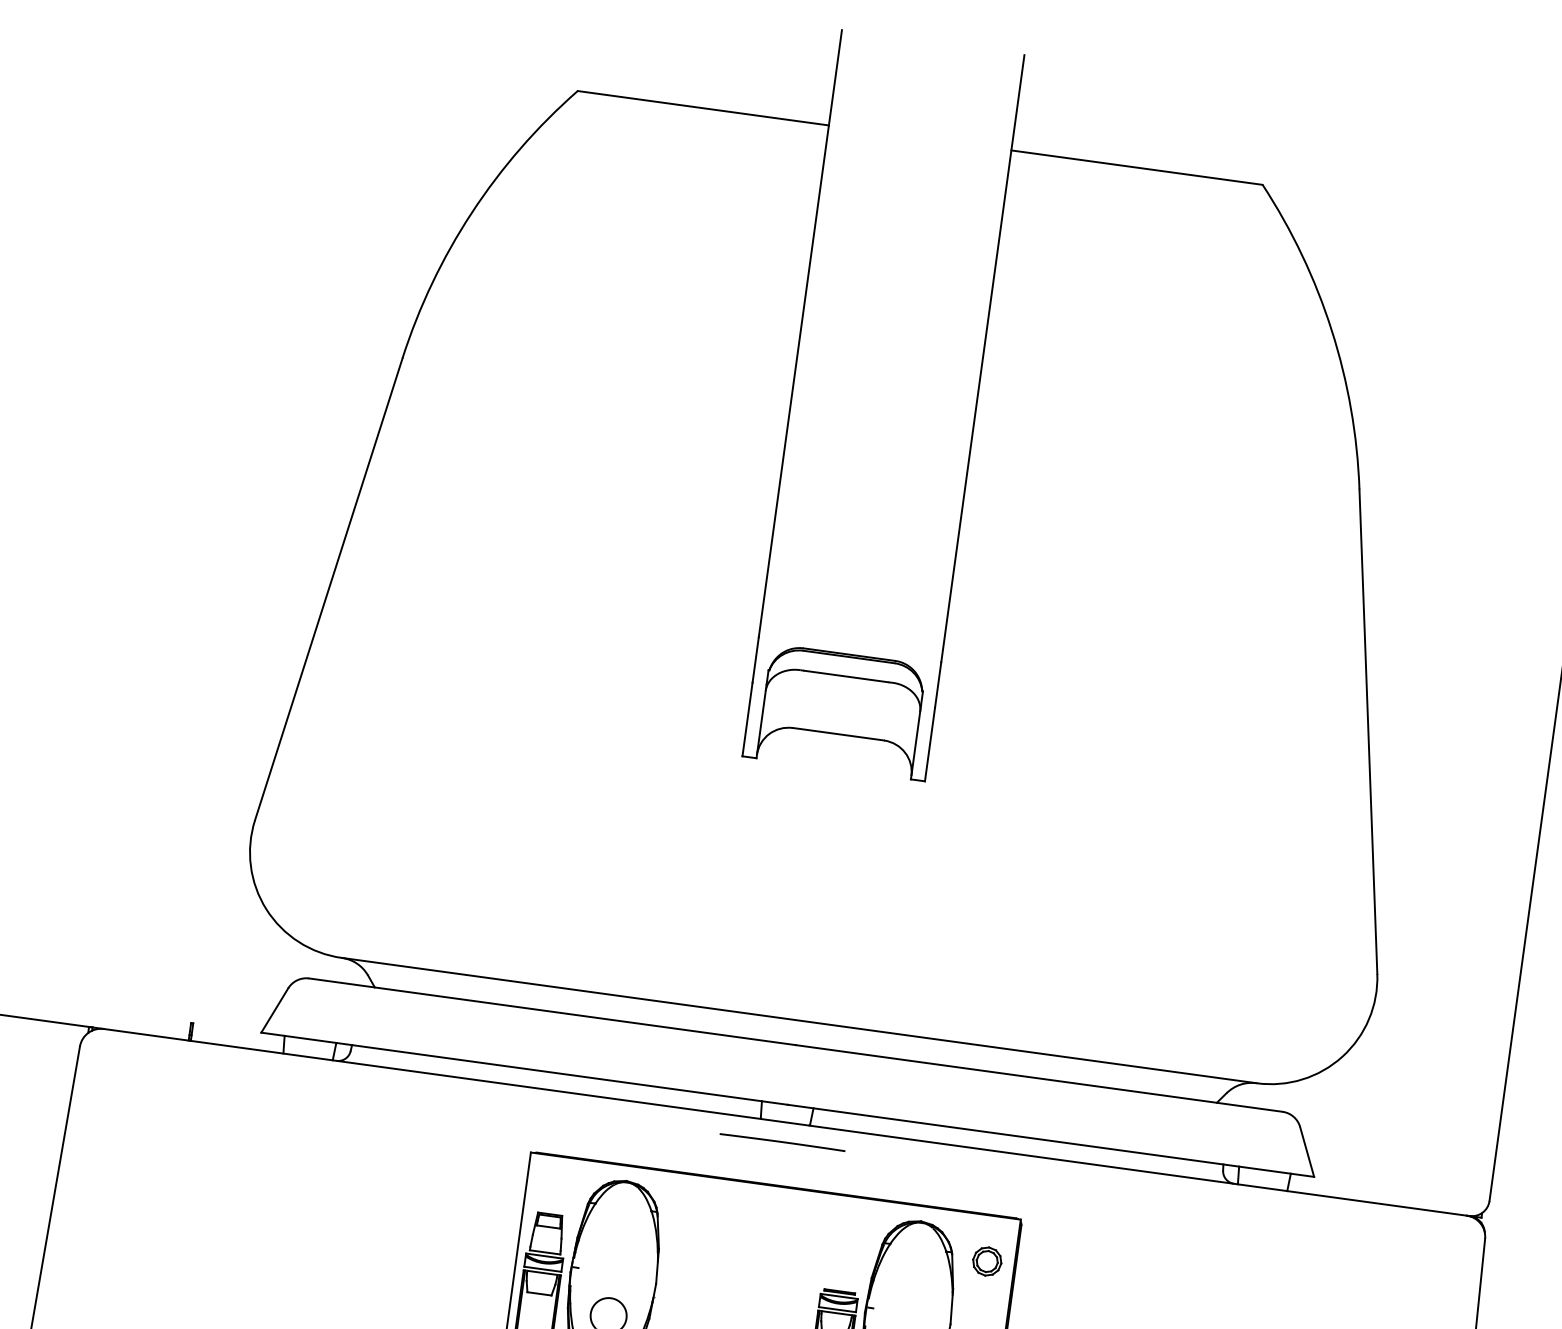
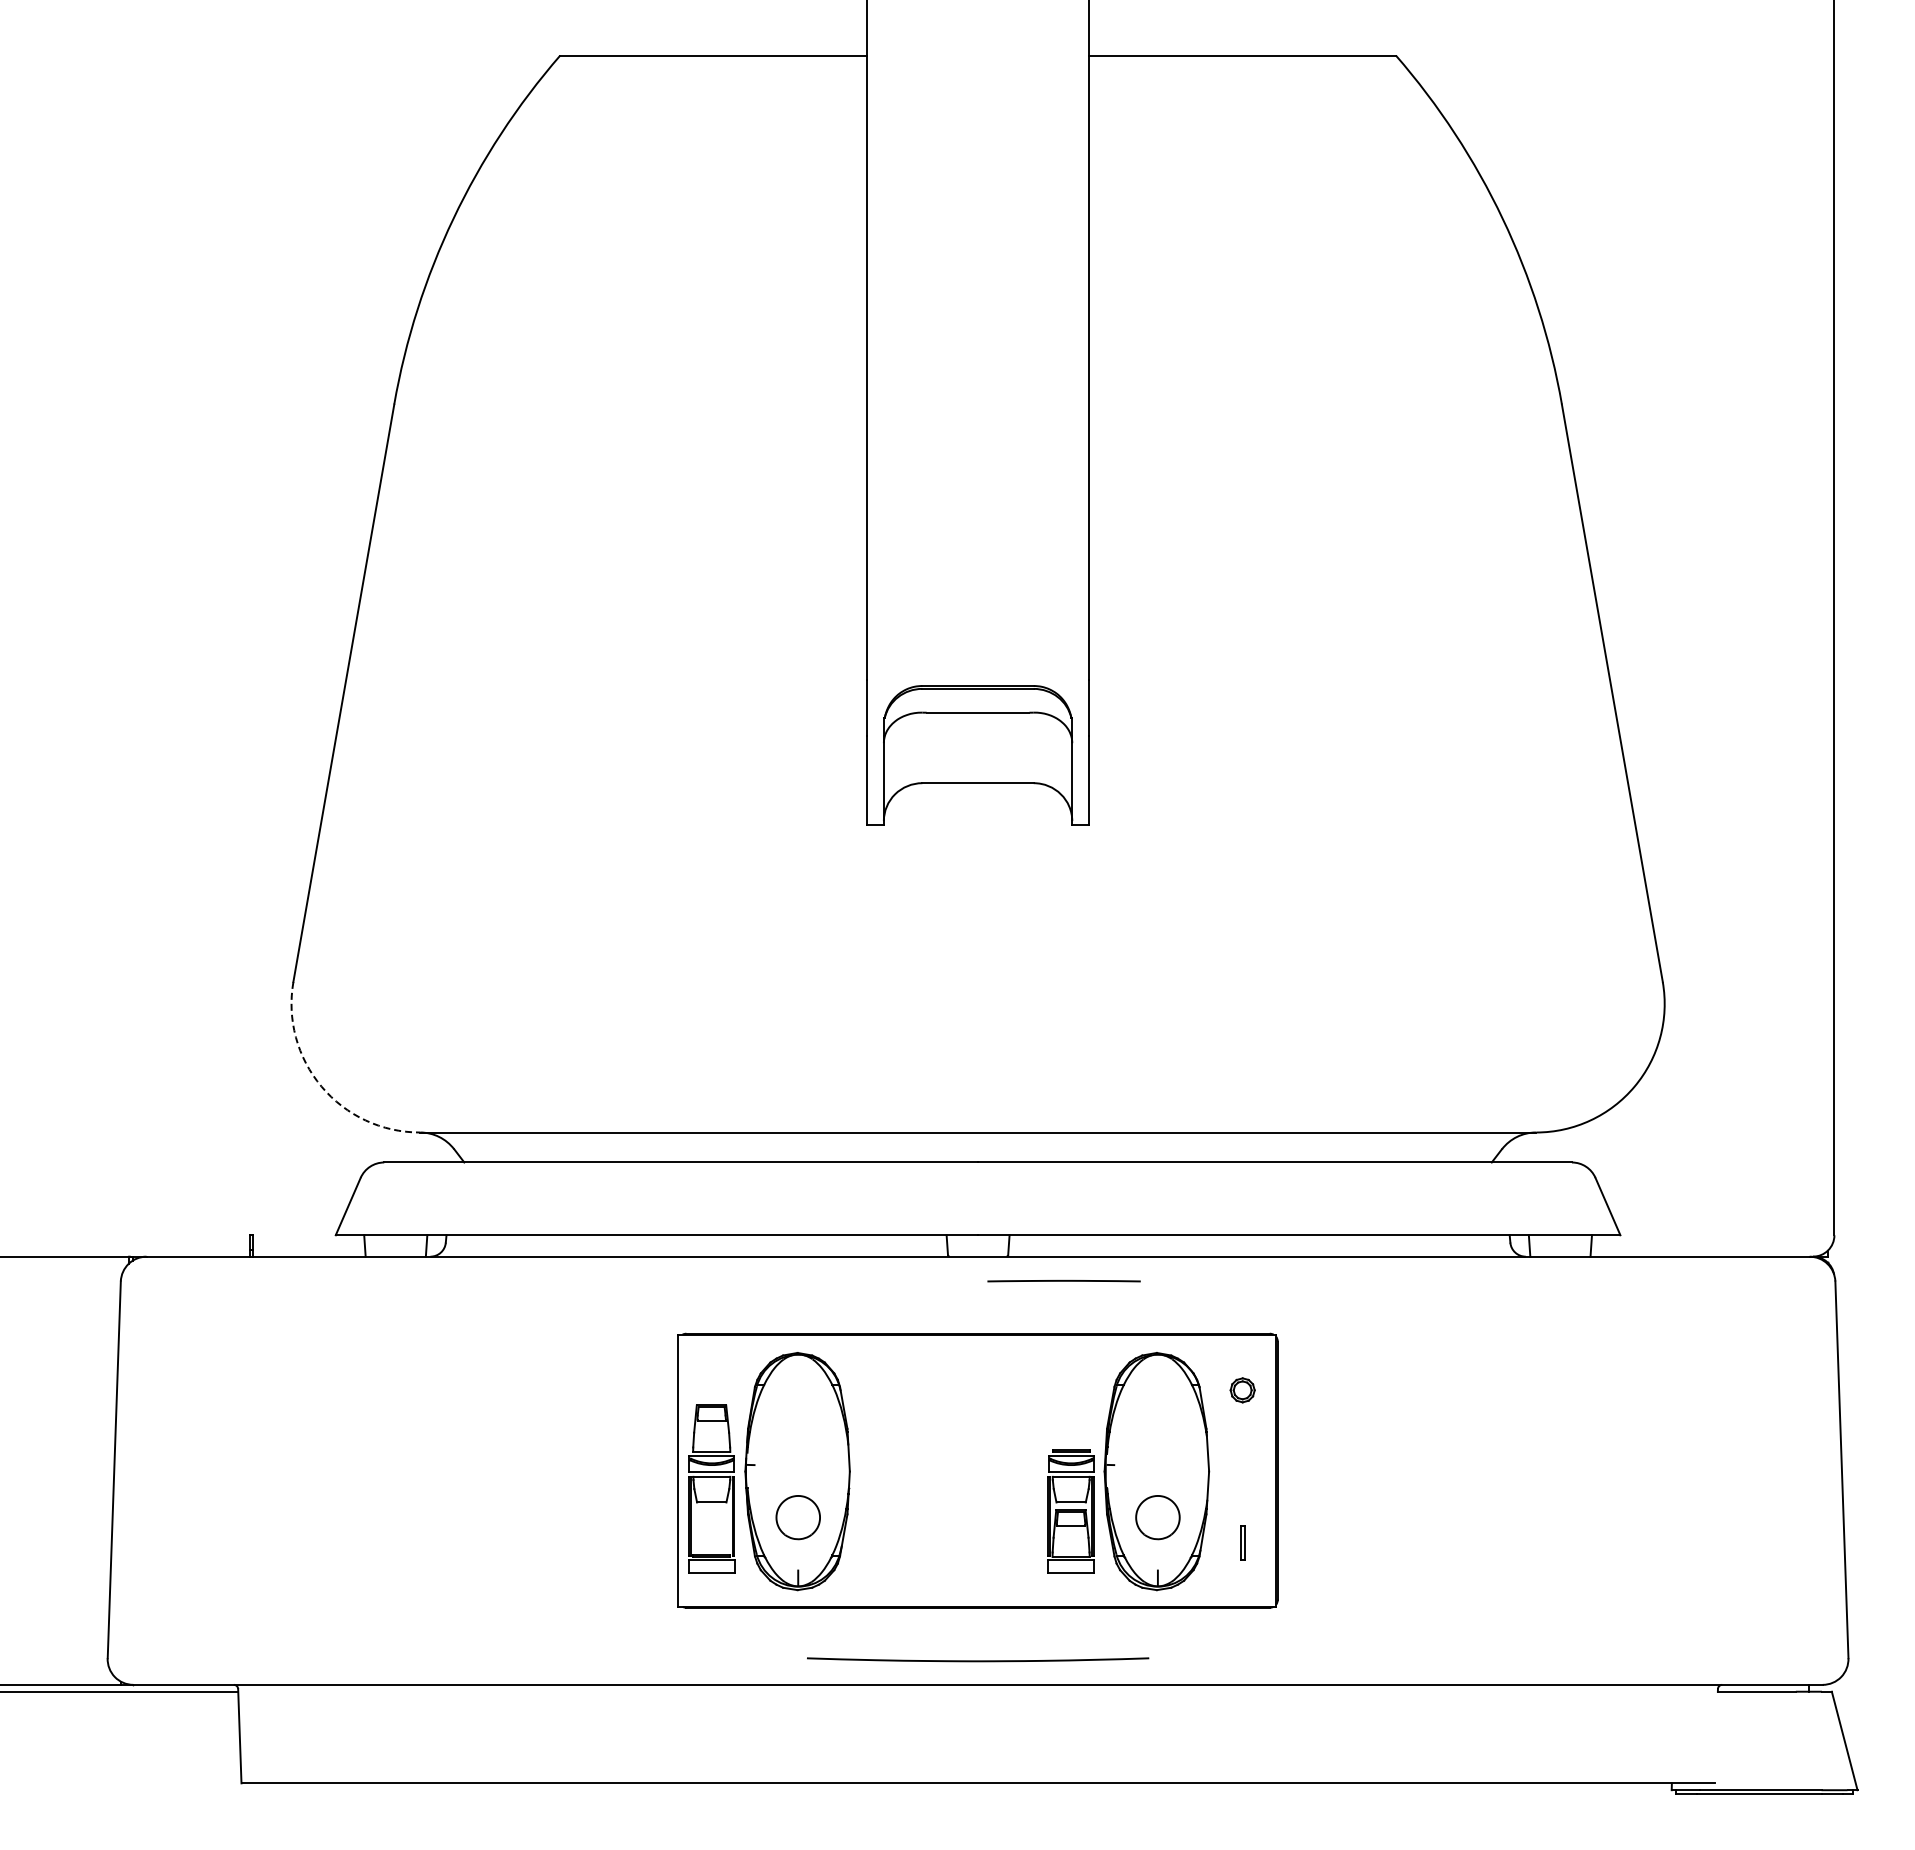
arc: (266, 909) -> (321, 1086), solid -> dashed
curve: (782, 1141) -> (1063, 1280), moved
part: (987, 1261) -> (1242, 1390), size x0.7

